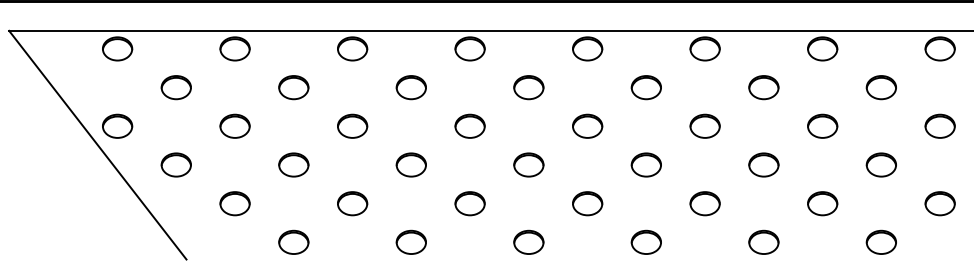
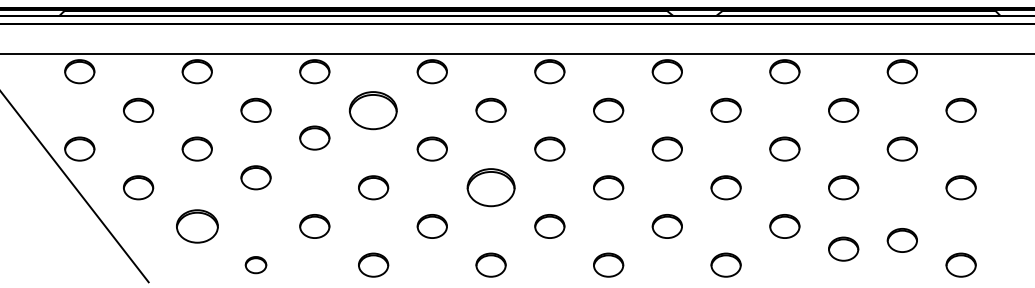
part: (411, 86) -> (373, 109), size x1.6
part: (352, 125) -> (314, 137), moved
part: (293, 164) -> (255, 177), moved
part: (528, 164) -> (490, 187), size x1.6
part: (234, 203) -> (196, 226), size x1.4
part: (939, 203) -> (901, 240), moved
part: (293, 241) -> (255, 264), size x0.7
part: (881, 241) -> (843, 248), moved

